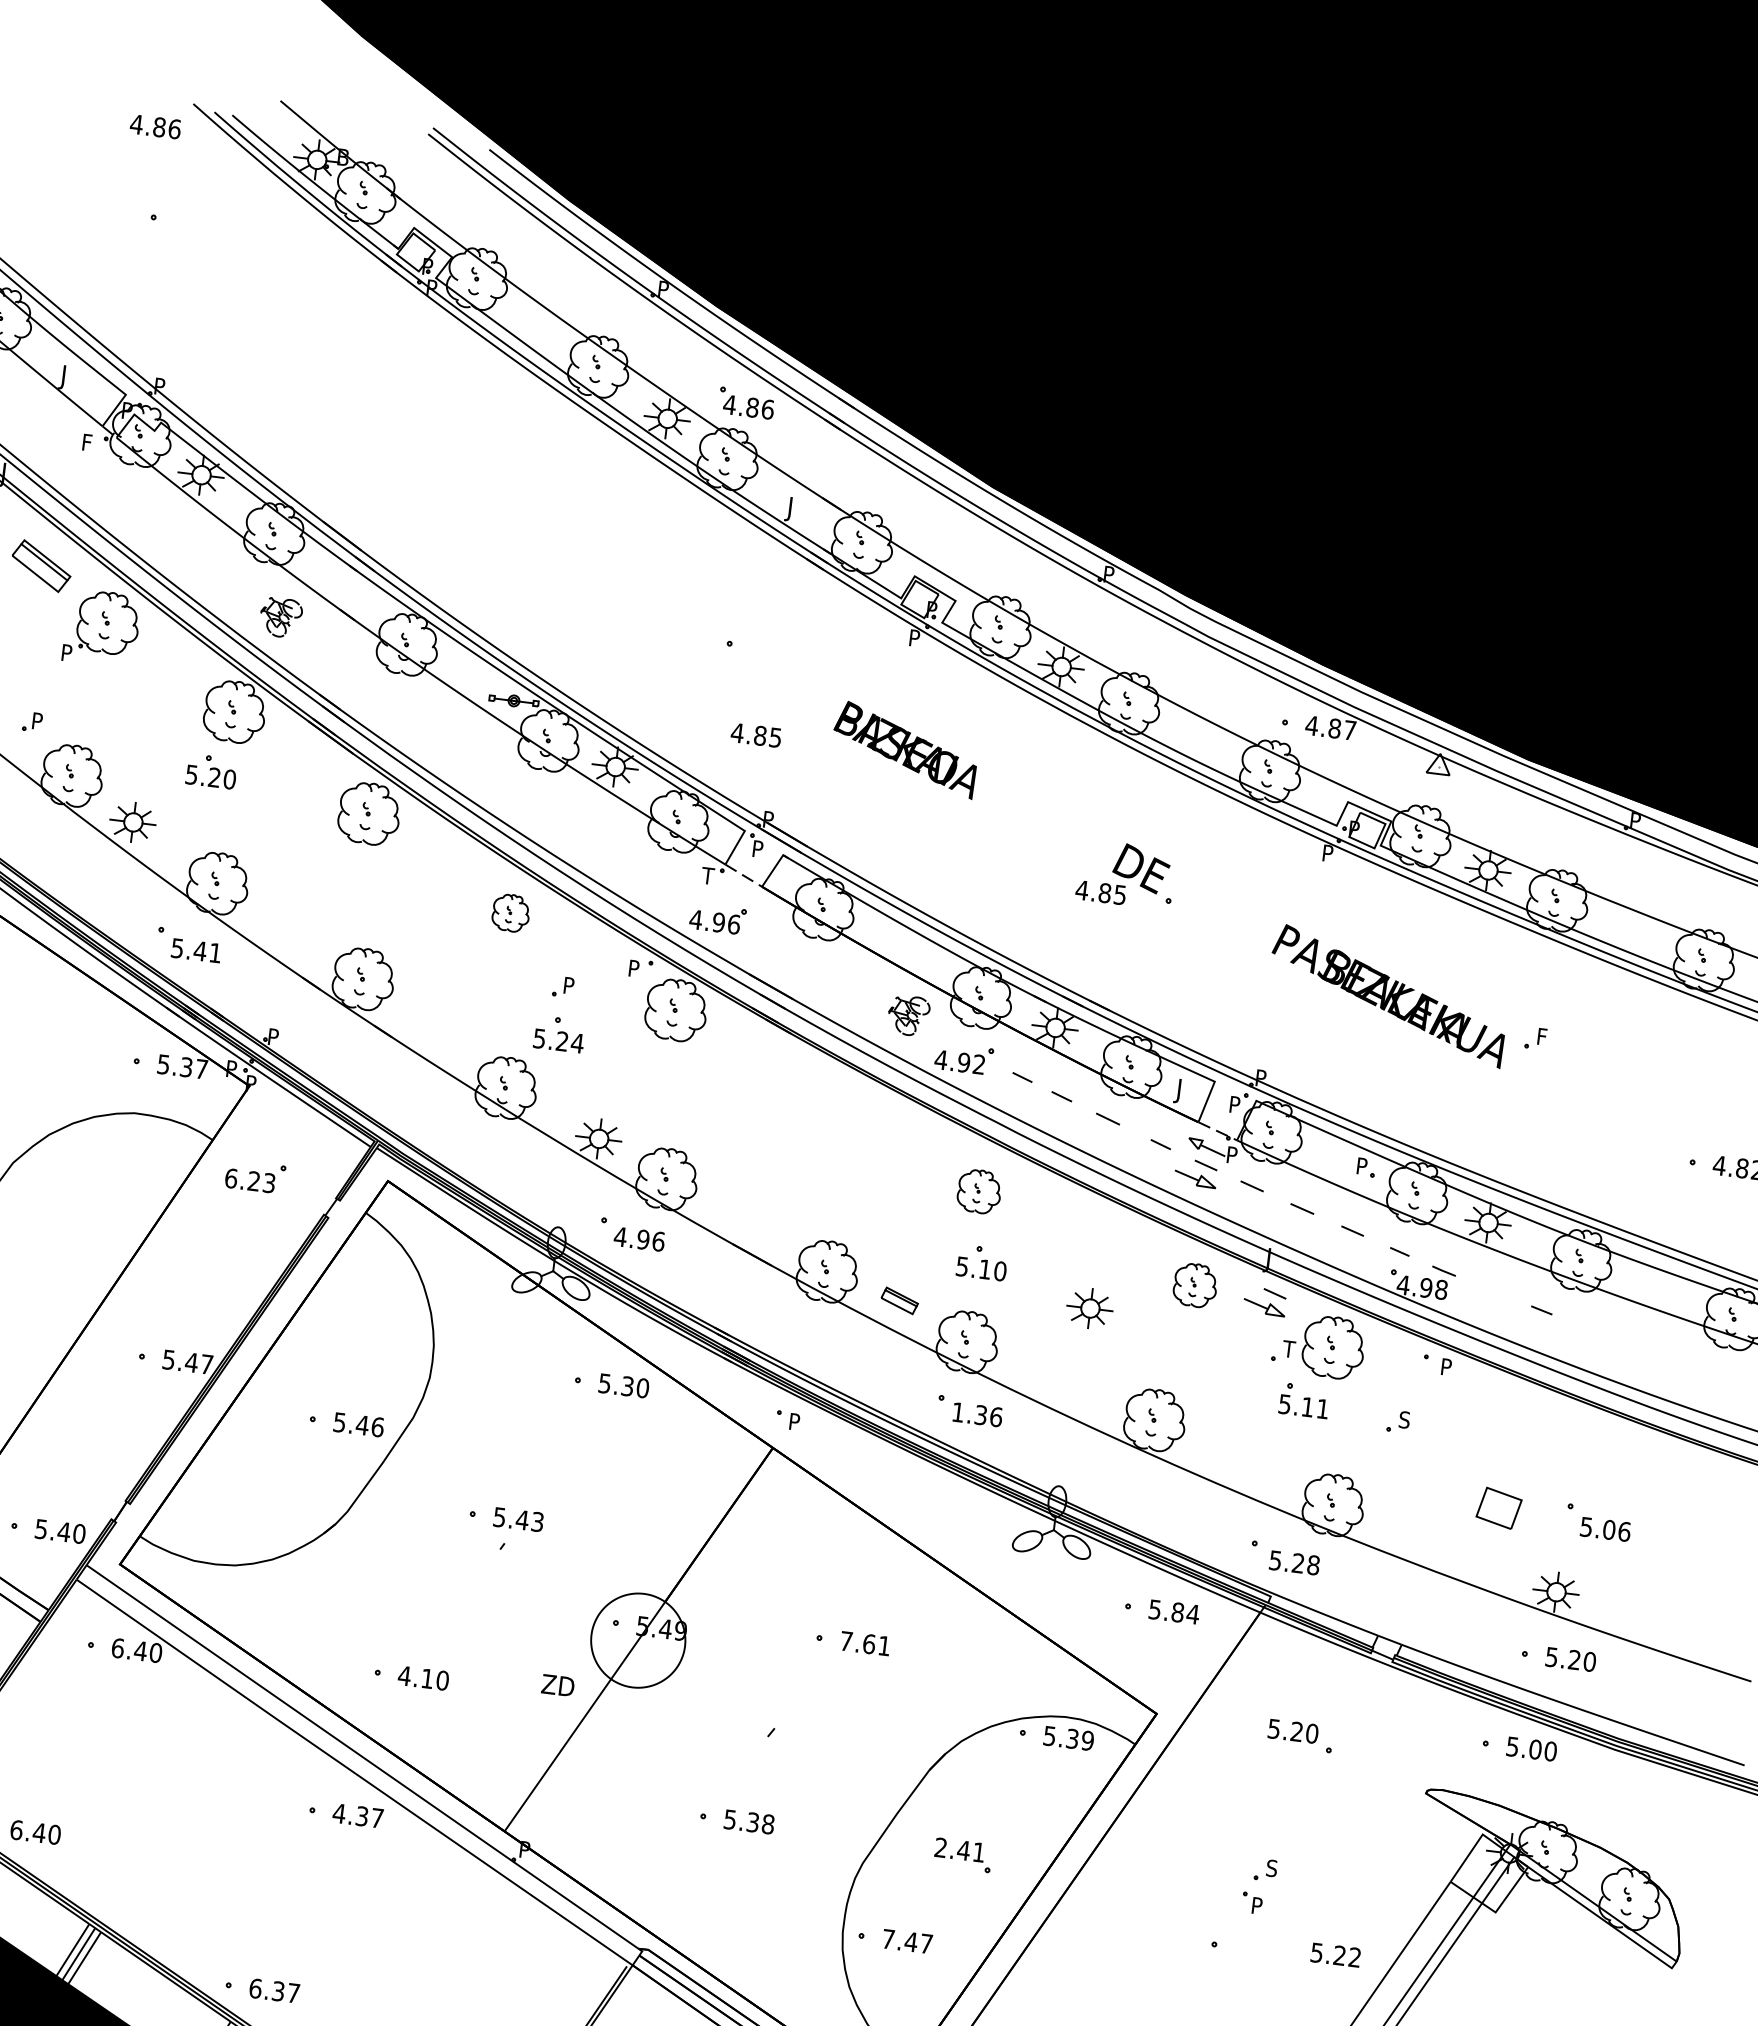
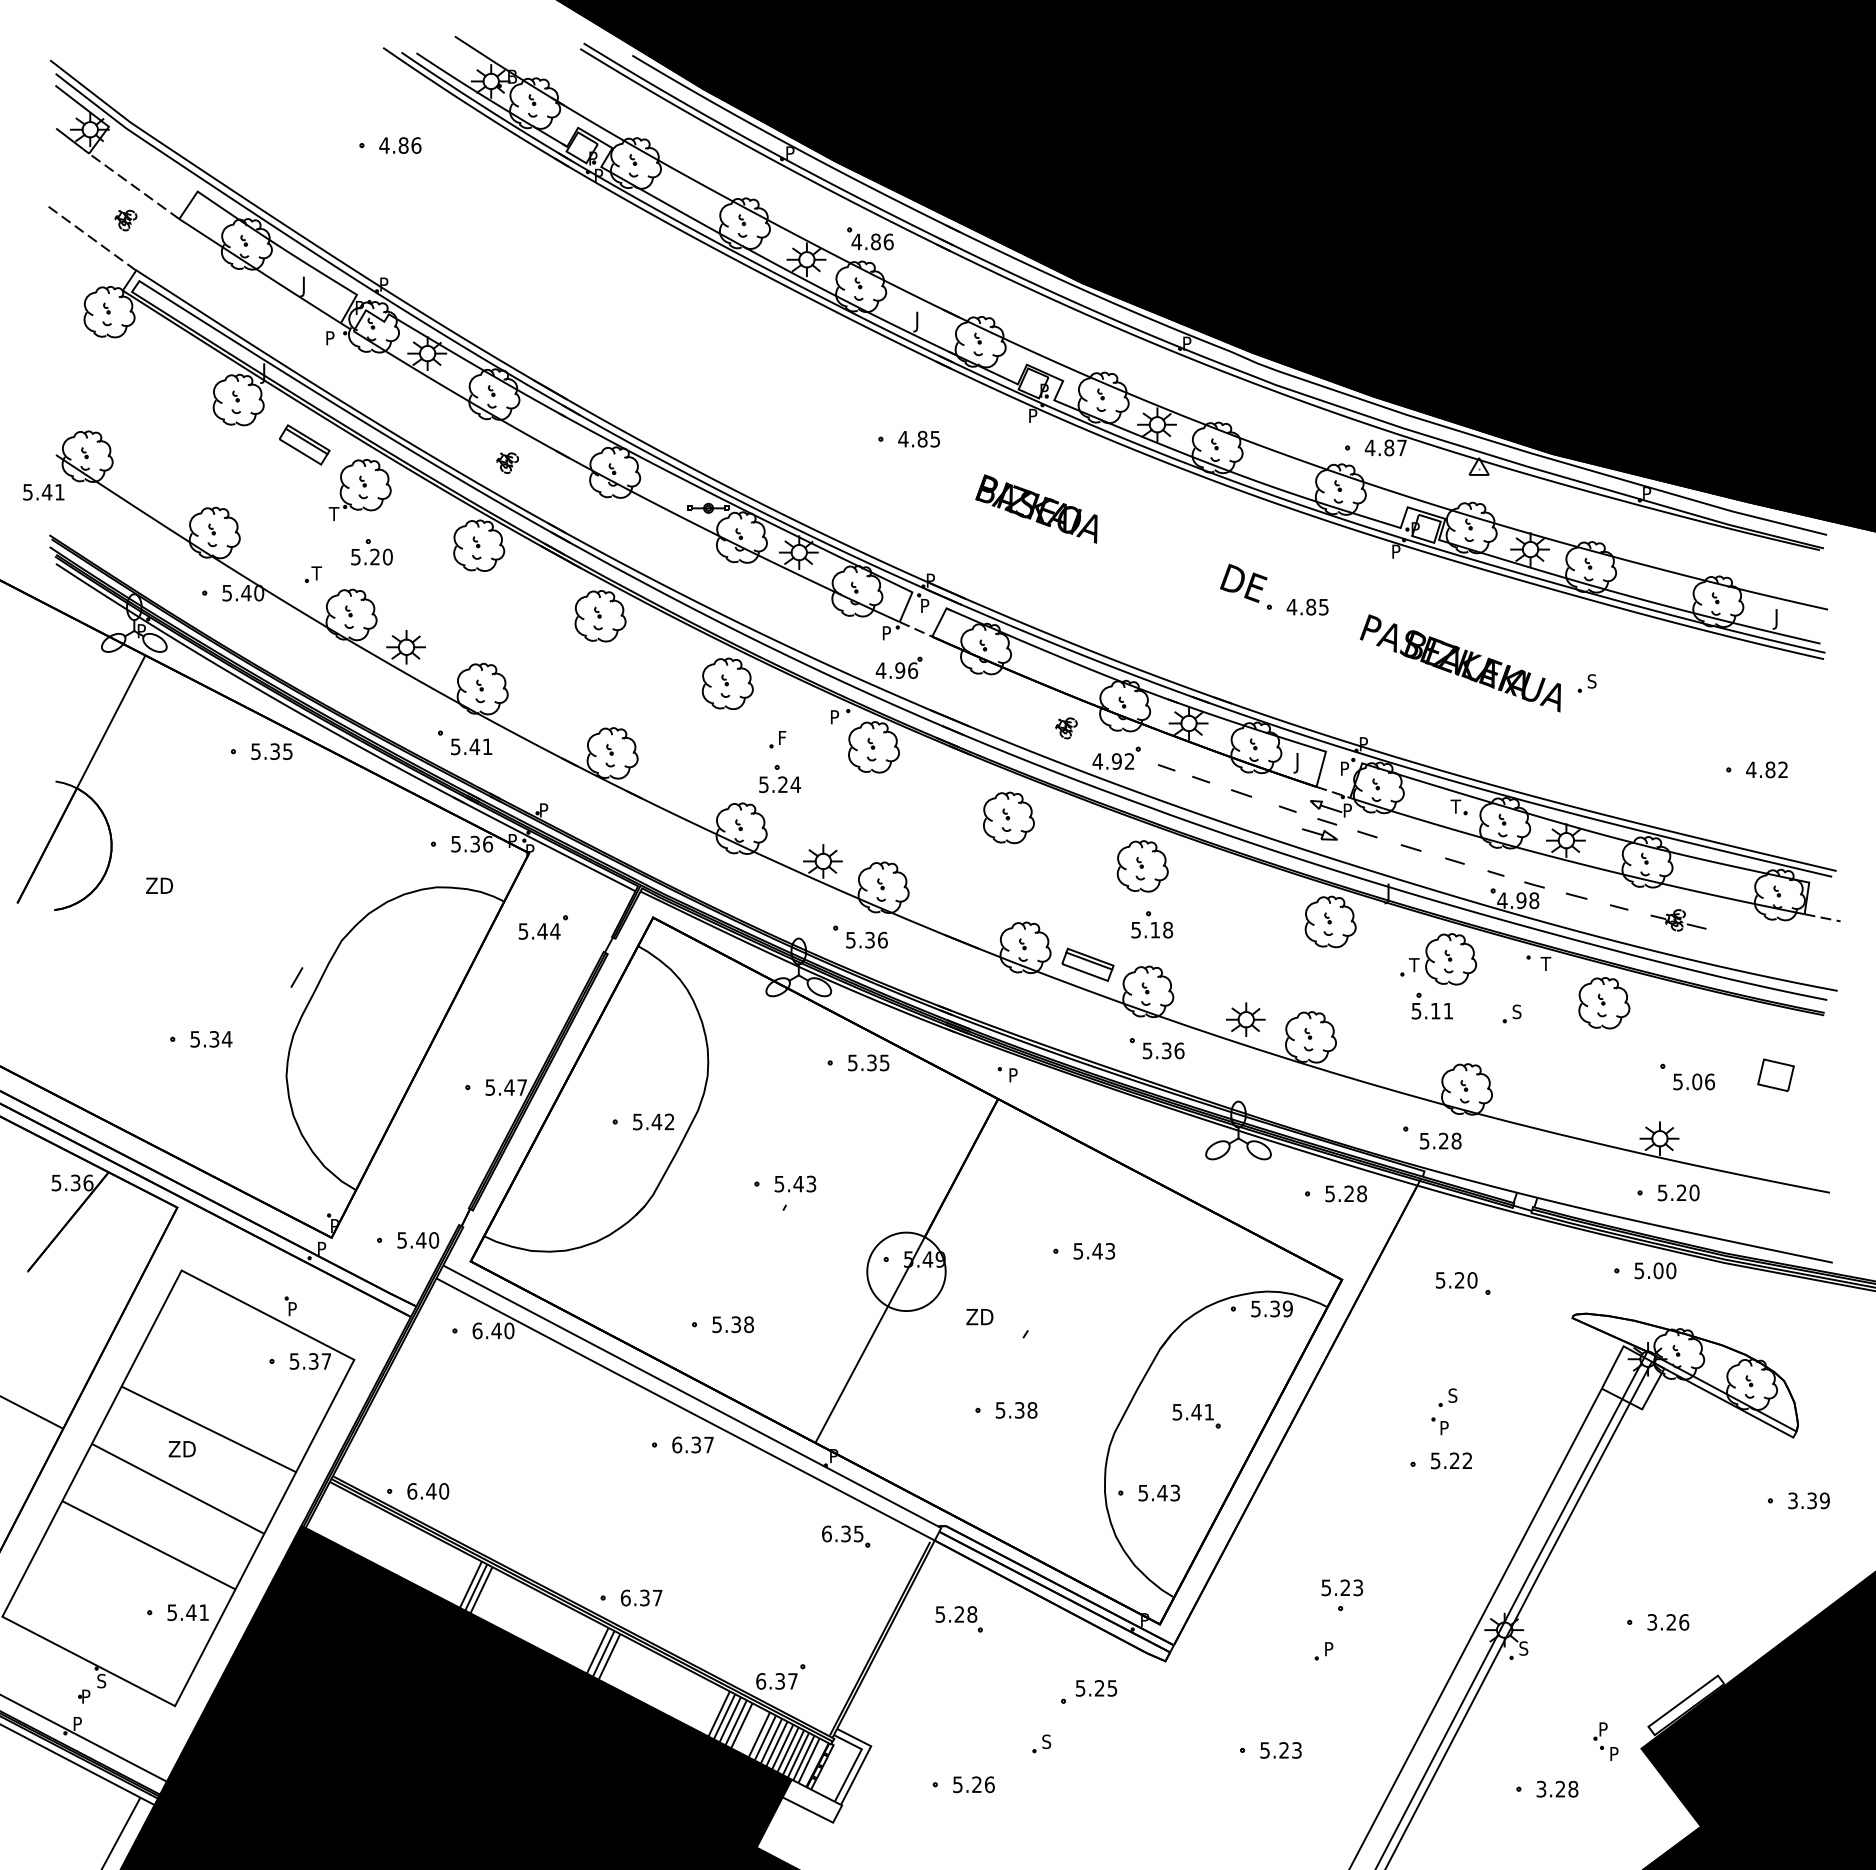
text: (155, 126) -> (400, 145), moved
text: (89, 439) -> (331, 335), F -> P
part: (280, 616) -> (507, 462), size x0.62
text: (65, 653) -> (333, 514), P -> T
text: (36, 721) -> (316, 573), P -> T
text: (755, 734) -> (918, 438), moved
part: (211, 771) -> (371, 552), moved
text: (707, 876) -> (886, 633), T -> P
text: (1100, 891) -> (1307, 606), moved
part: (510, 912) -> (727, 683), size x1.67
text: (570, 982) -> (783, 735), P -> F
part: (908, 1015) -> (1066, 728), size x0.62
text: (1541, 1036) -> (1591, 681), F -> S
text: (202, 1068) -> (488, 843), 5.37 -> 5.36
part: (826, 1113) -> (1008, 817), added
text: (1361, 1165) -> (1455, 806), P -> T
text: (250, 1180) -> (539, 931), 6.23 -> 5.44
part: (979, 1191) -> (1142, 866), size x1.43
text: (630, 1238) -> (859, 940), 4.96 -> 5.36
text: (1000, 1271) -> (1168, 930), 5.10 -> 5.18
part: (1195, 1284) -> (1330, 921), size x1.43
line: (1492, 1289) -> (1576, 895), added
part: (899, 1300) -> (1087, 964), size x1.67
part: (1264, 1301) -> (1389, 928), removed
part: (1089, 1308) -> (1245, 1019), moved
part: (1610, 1334) -> (1678, 920), added
text: (1445, 1366) -> (1545, 963), P -> T
text: (642, 1387) -> (884, 1062), 5.30 -> 5.35
text: (958, 1411) -> (1147, 1050), 1.36 -> 5.36
part: (1510, 1422) -> (1604, 1003), added
text: (377, 1426) -> (669, 1121), 5.46 -> 5.42
part: (1498, 1507) -> (1775, 1074), moved
text: (1185, 1612) -> (1355, 1193), 5.84 -> 5.28
text: (865, 1643) -> (1094, 1251), 7.61 -> 5.43
text: (423, 1677) -> (732, 1324), 4.10 -> 5.38
text: (557, 1686) -> (979, 1317), moved
text: (338, 1812) -> (676, 1444), 4.37 -> 6.37
text: (941, 1846) -> (1177, 1411), 2.41 -> 5.41
text: (906, 1940) -> (1158, 1492), 7.47 -> 5.43
part: (527, 1947) -> (846, 1536), added
text: (1335, 1954) -> (1451, 1460), moved

